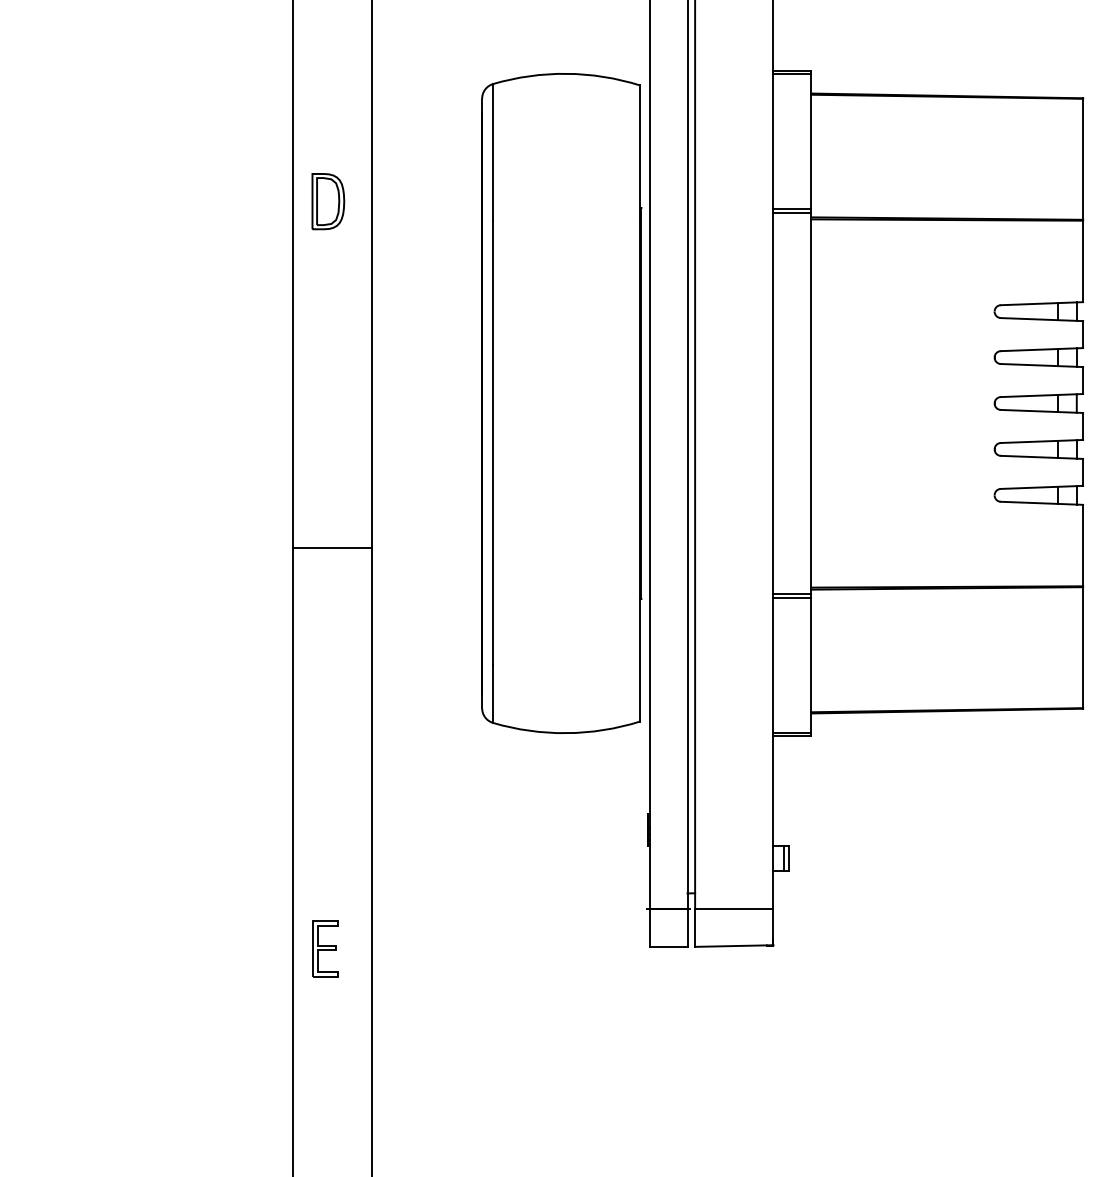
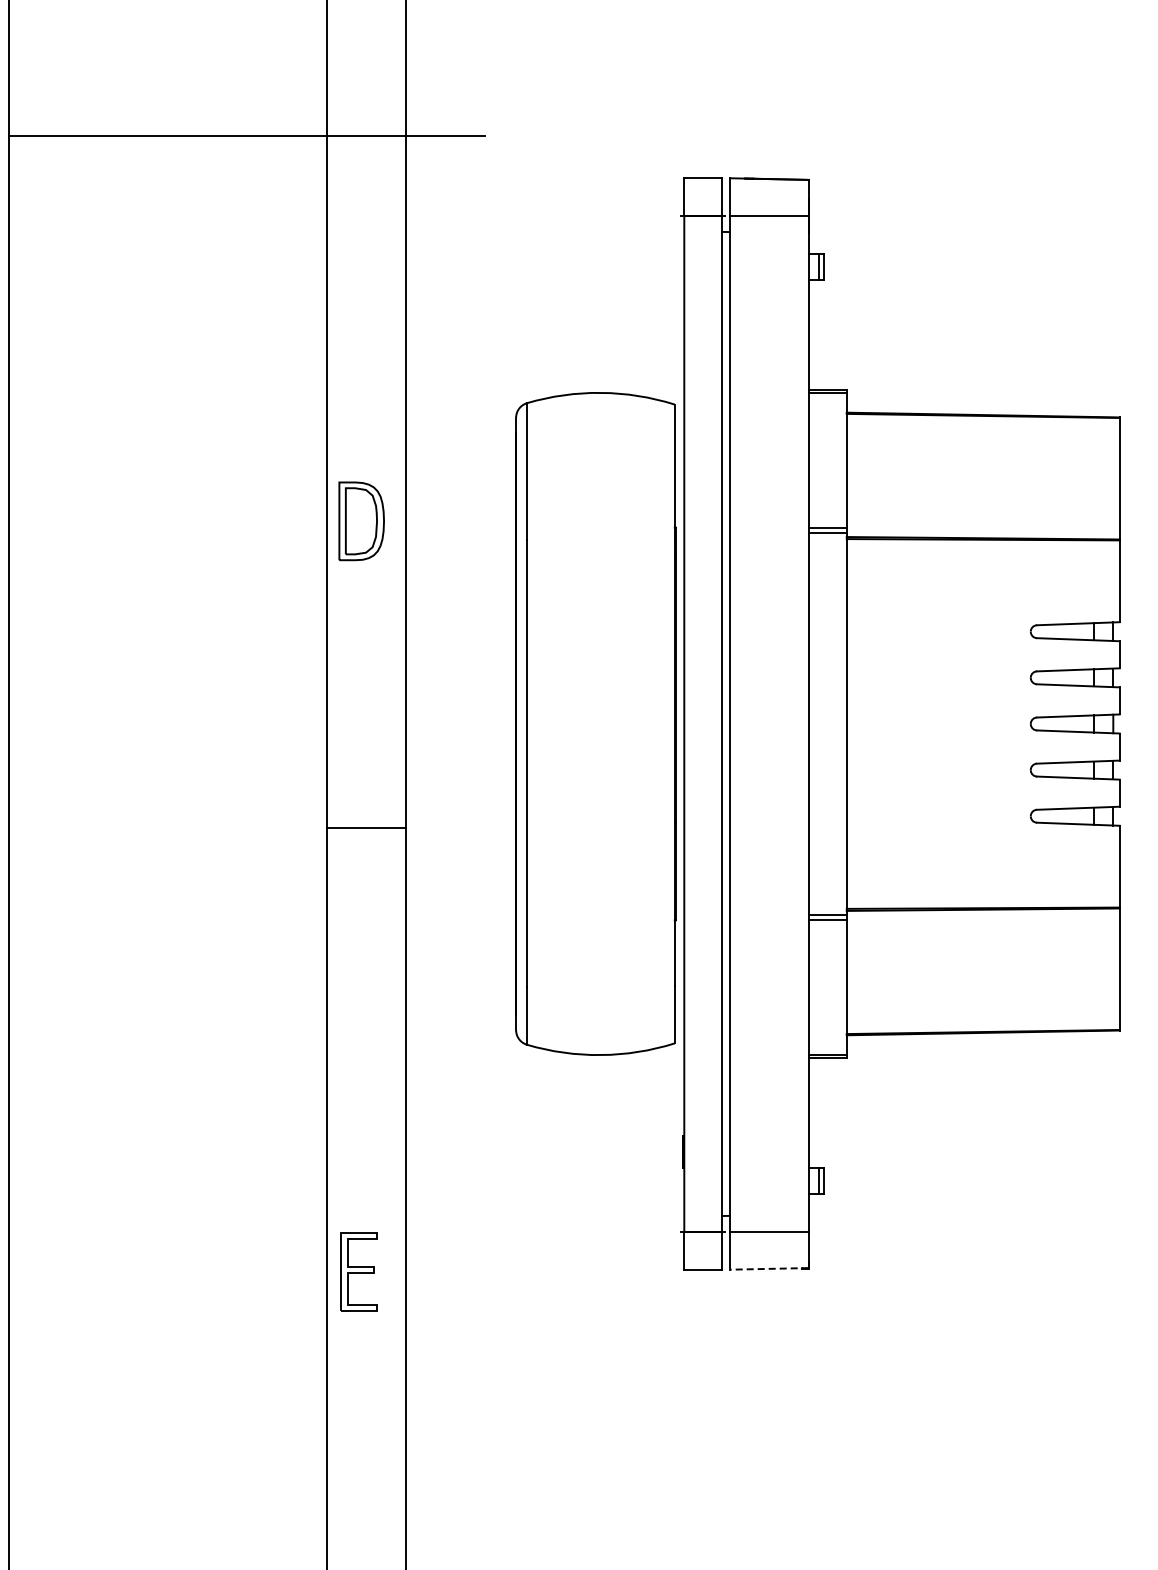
part: (328, 200) -> (361, 520), size x1.4
line: (332, 547) -> (365, 827), moved
line: (733, 945) -> (768, 1268), solid -> dashed
part: (325, 948) -> (358, 1271), size x1.4

